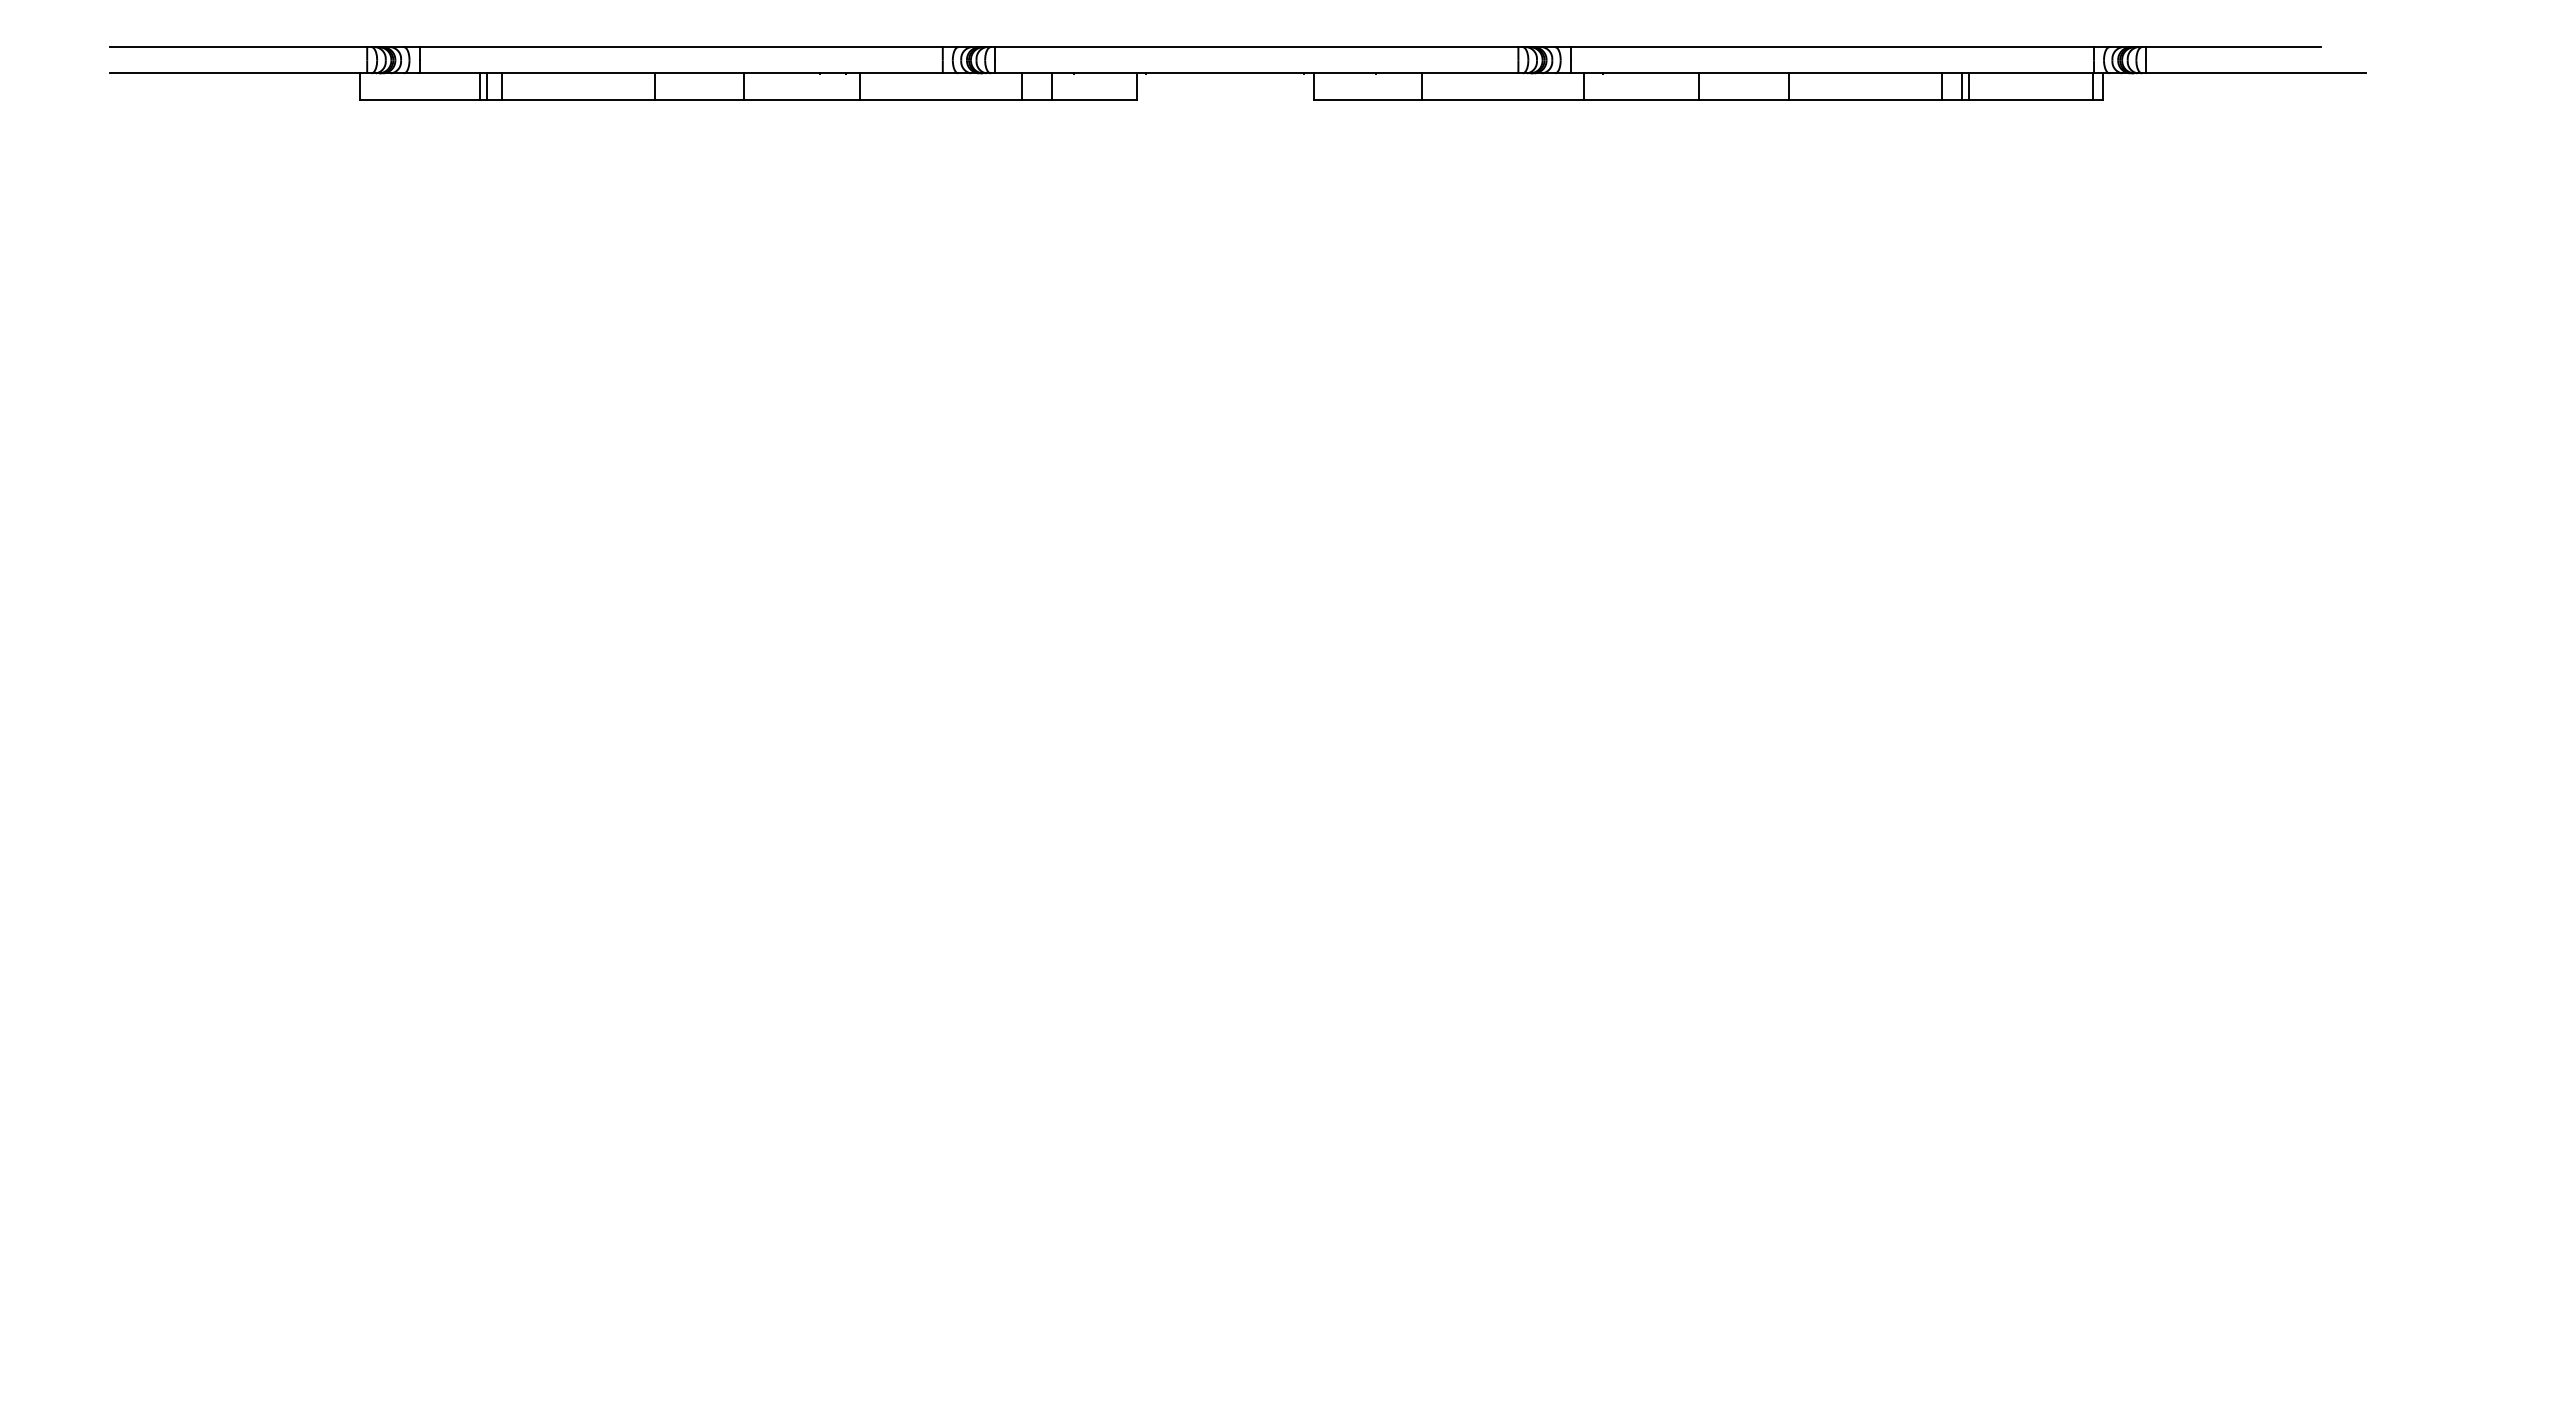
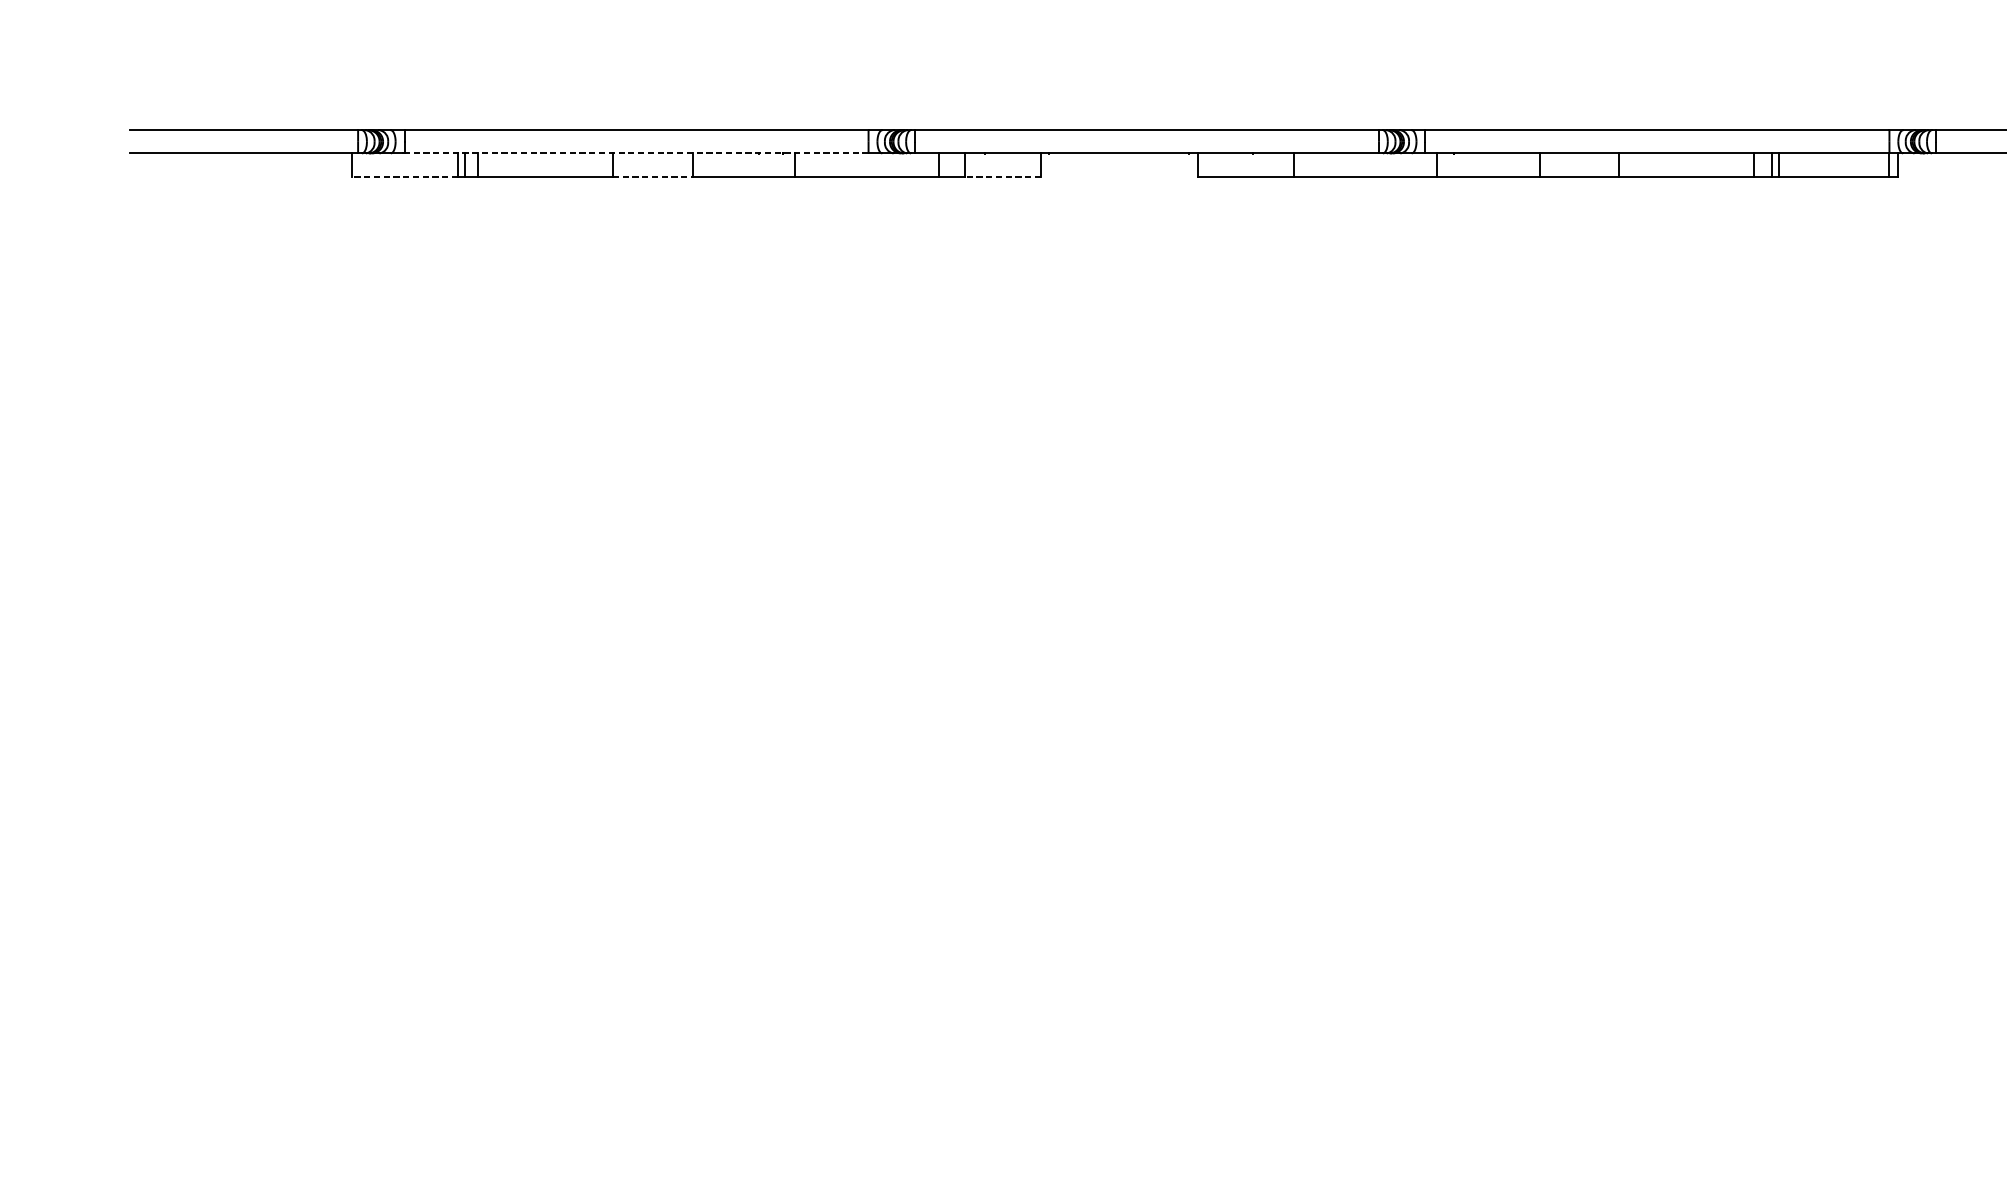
line: (681, 73) -> (636, 153), solid -> dashed
line: (420, 99) -> (405, 176), solid -> dashed
line: (699, 99) -> (652, 176), solid -> dashed
line: (1094, 99) -> (1003, 176), solid -> dashed

